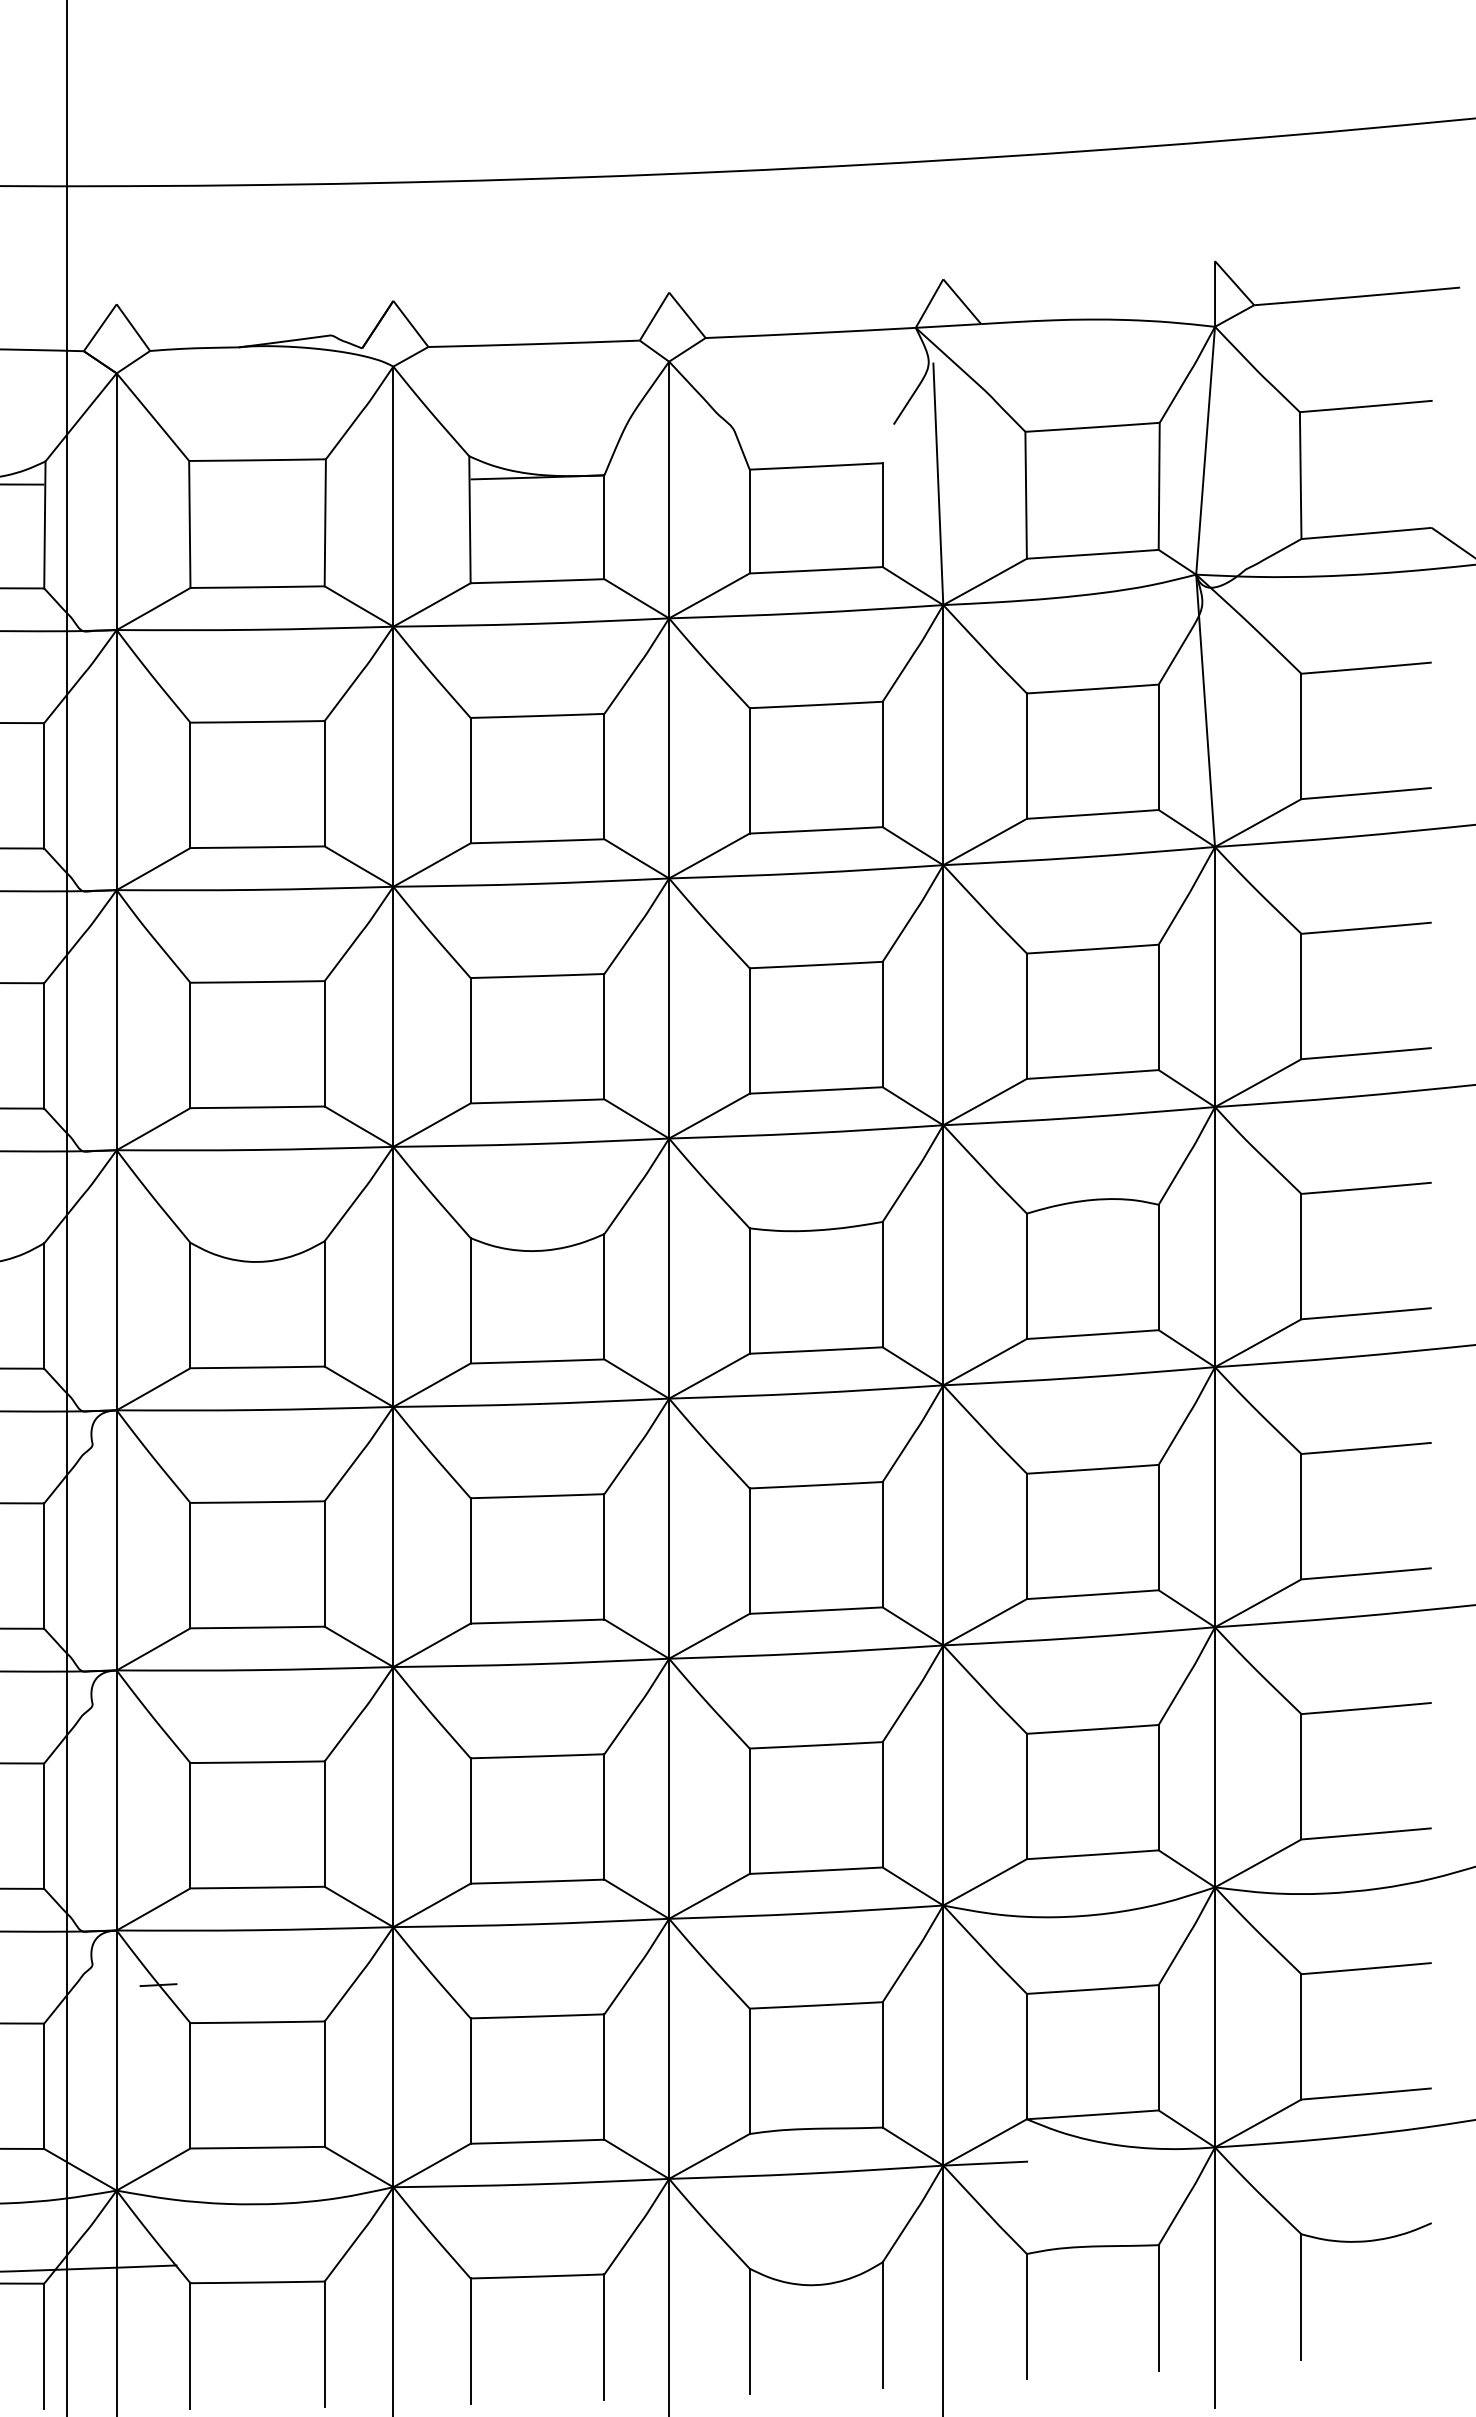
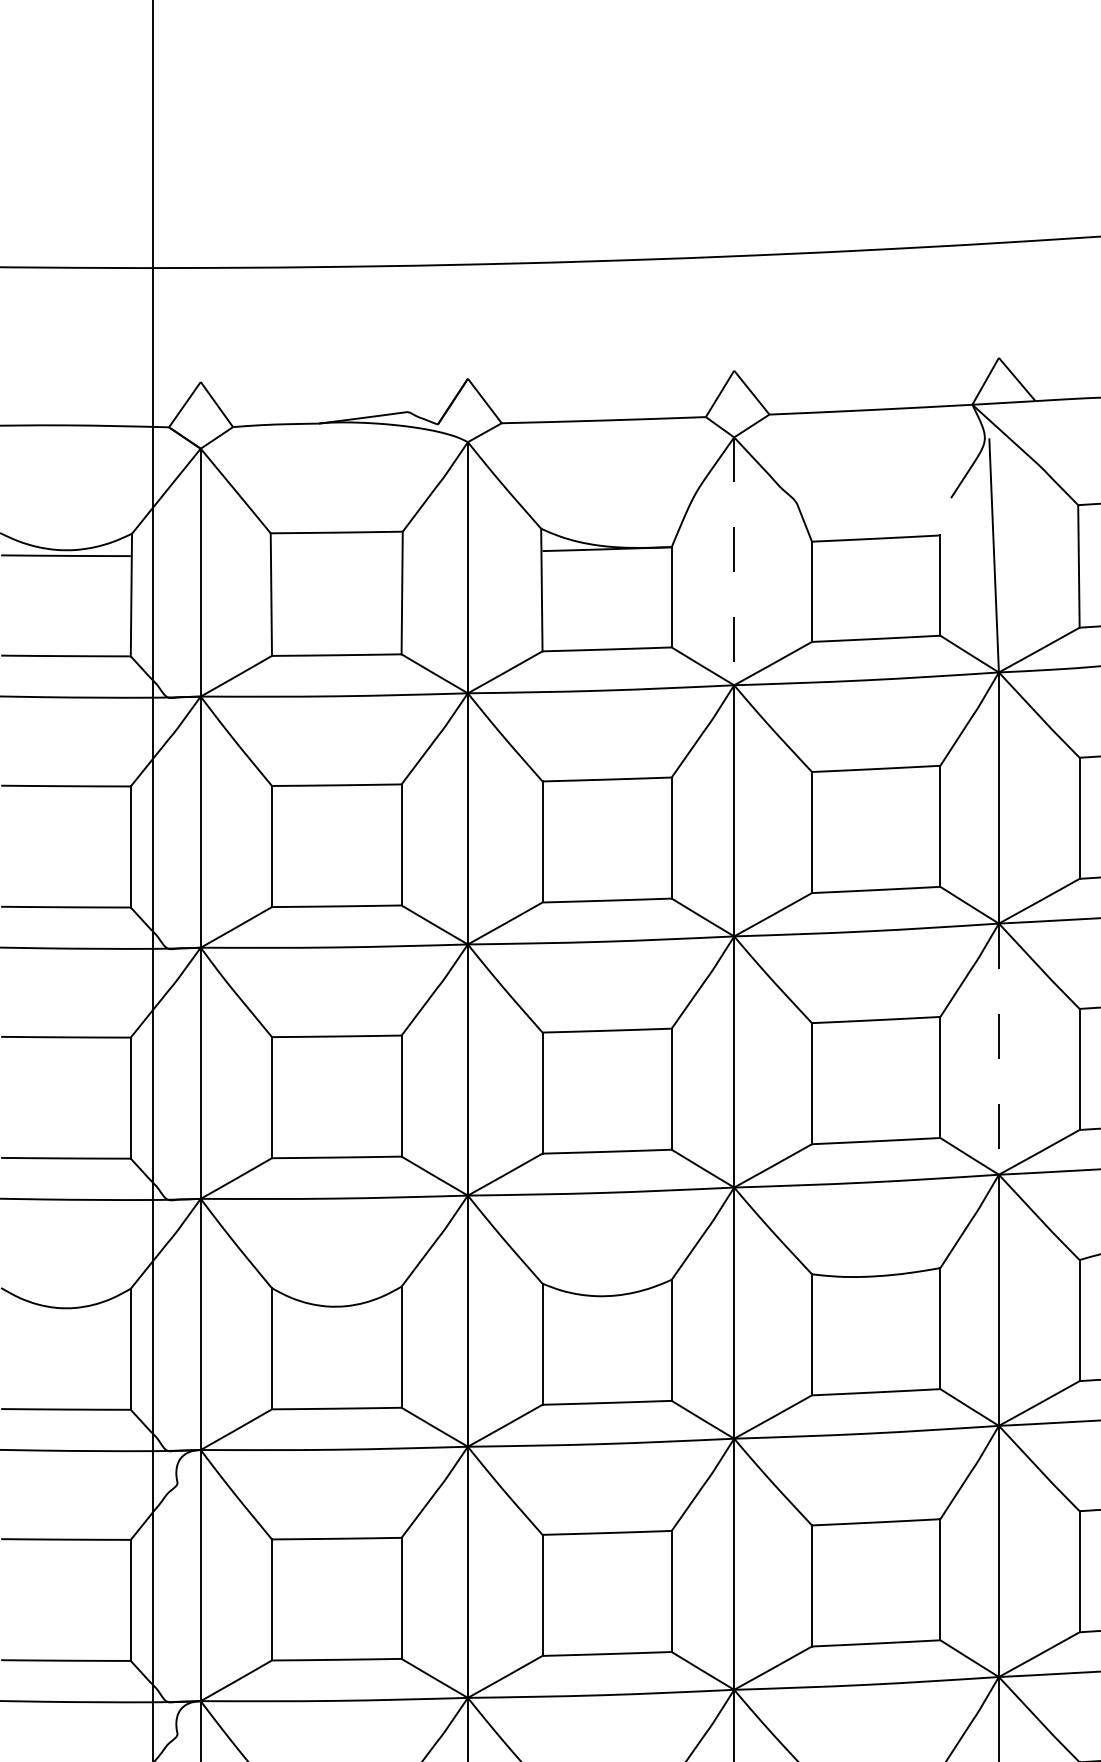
line: (669, 490) -> (734, 561), solid -> dashed
line: (943, 995) -> (999, 1049), solid -> dashed

